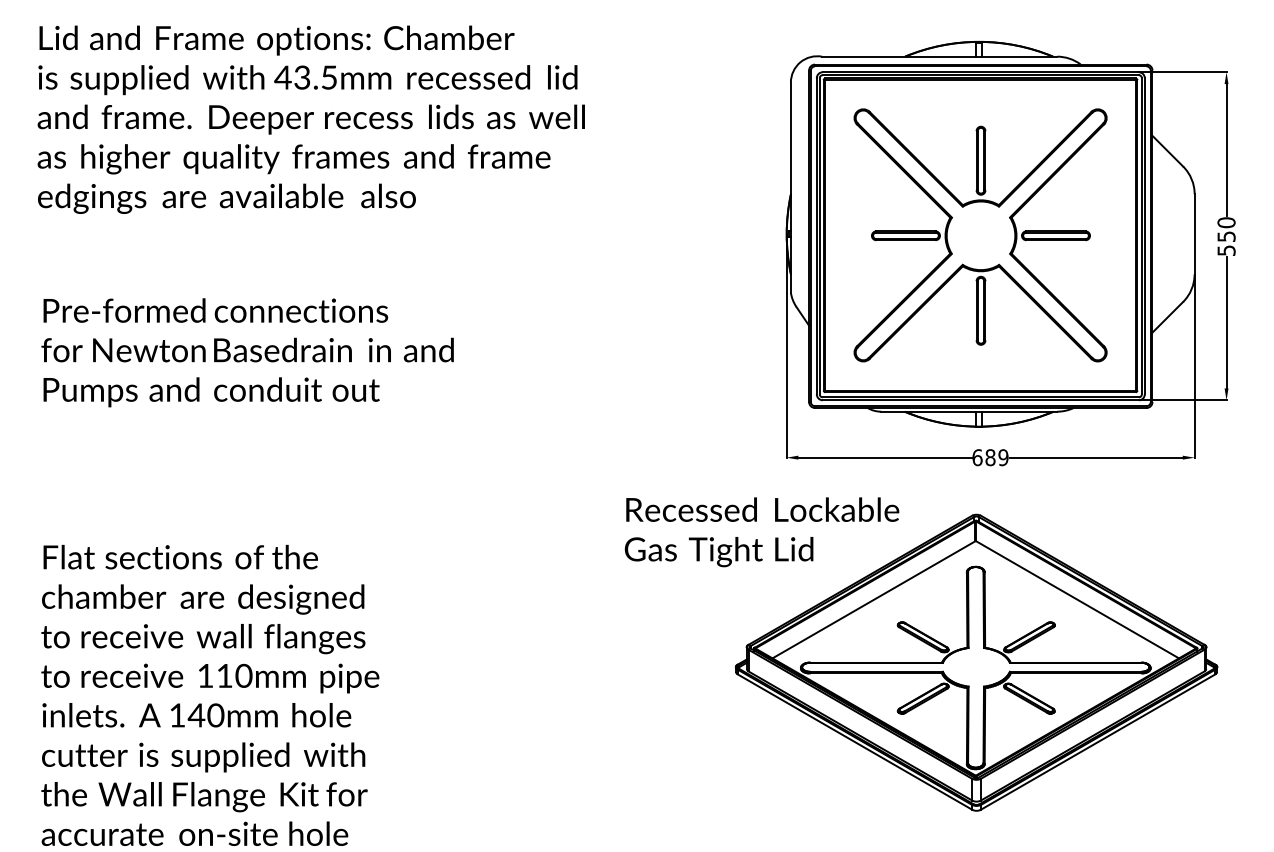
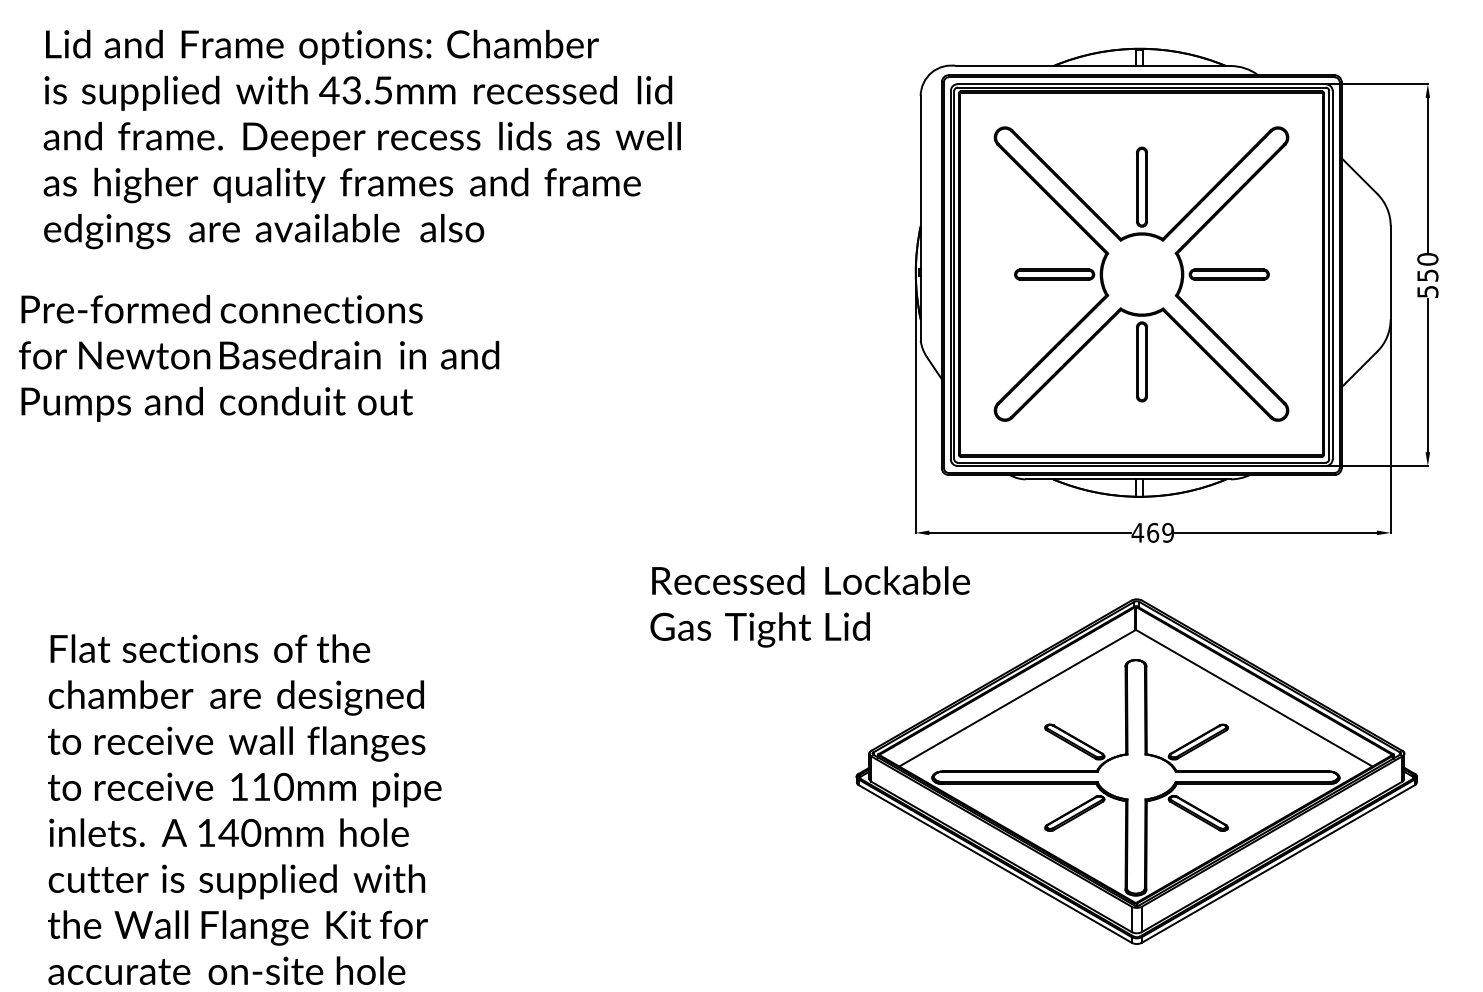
text: (247, 352) -> (258, 358), moved
text: (983, 457) -> (1144, 532), 689 -> 469
text: (761, 532) -> (809, 607), moved

